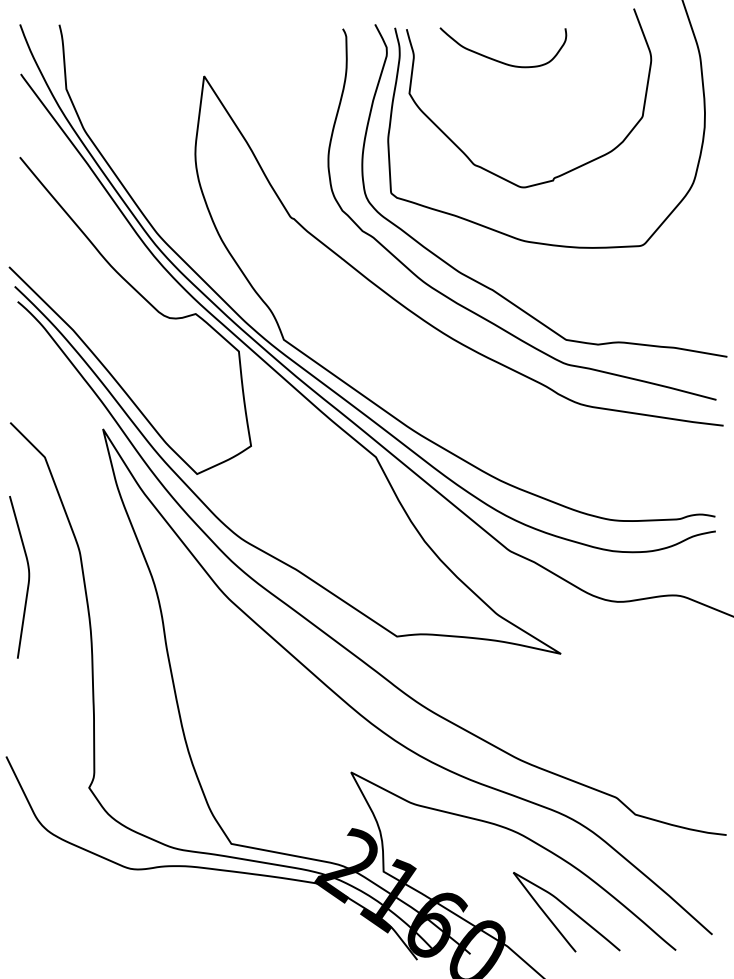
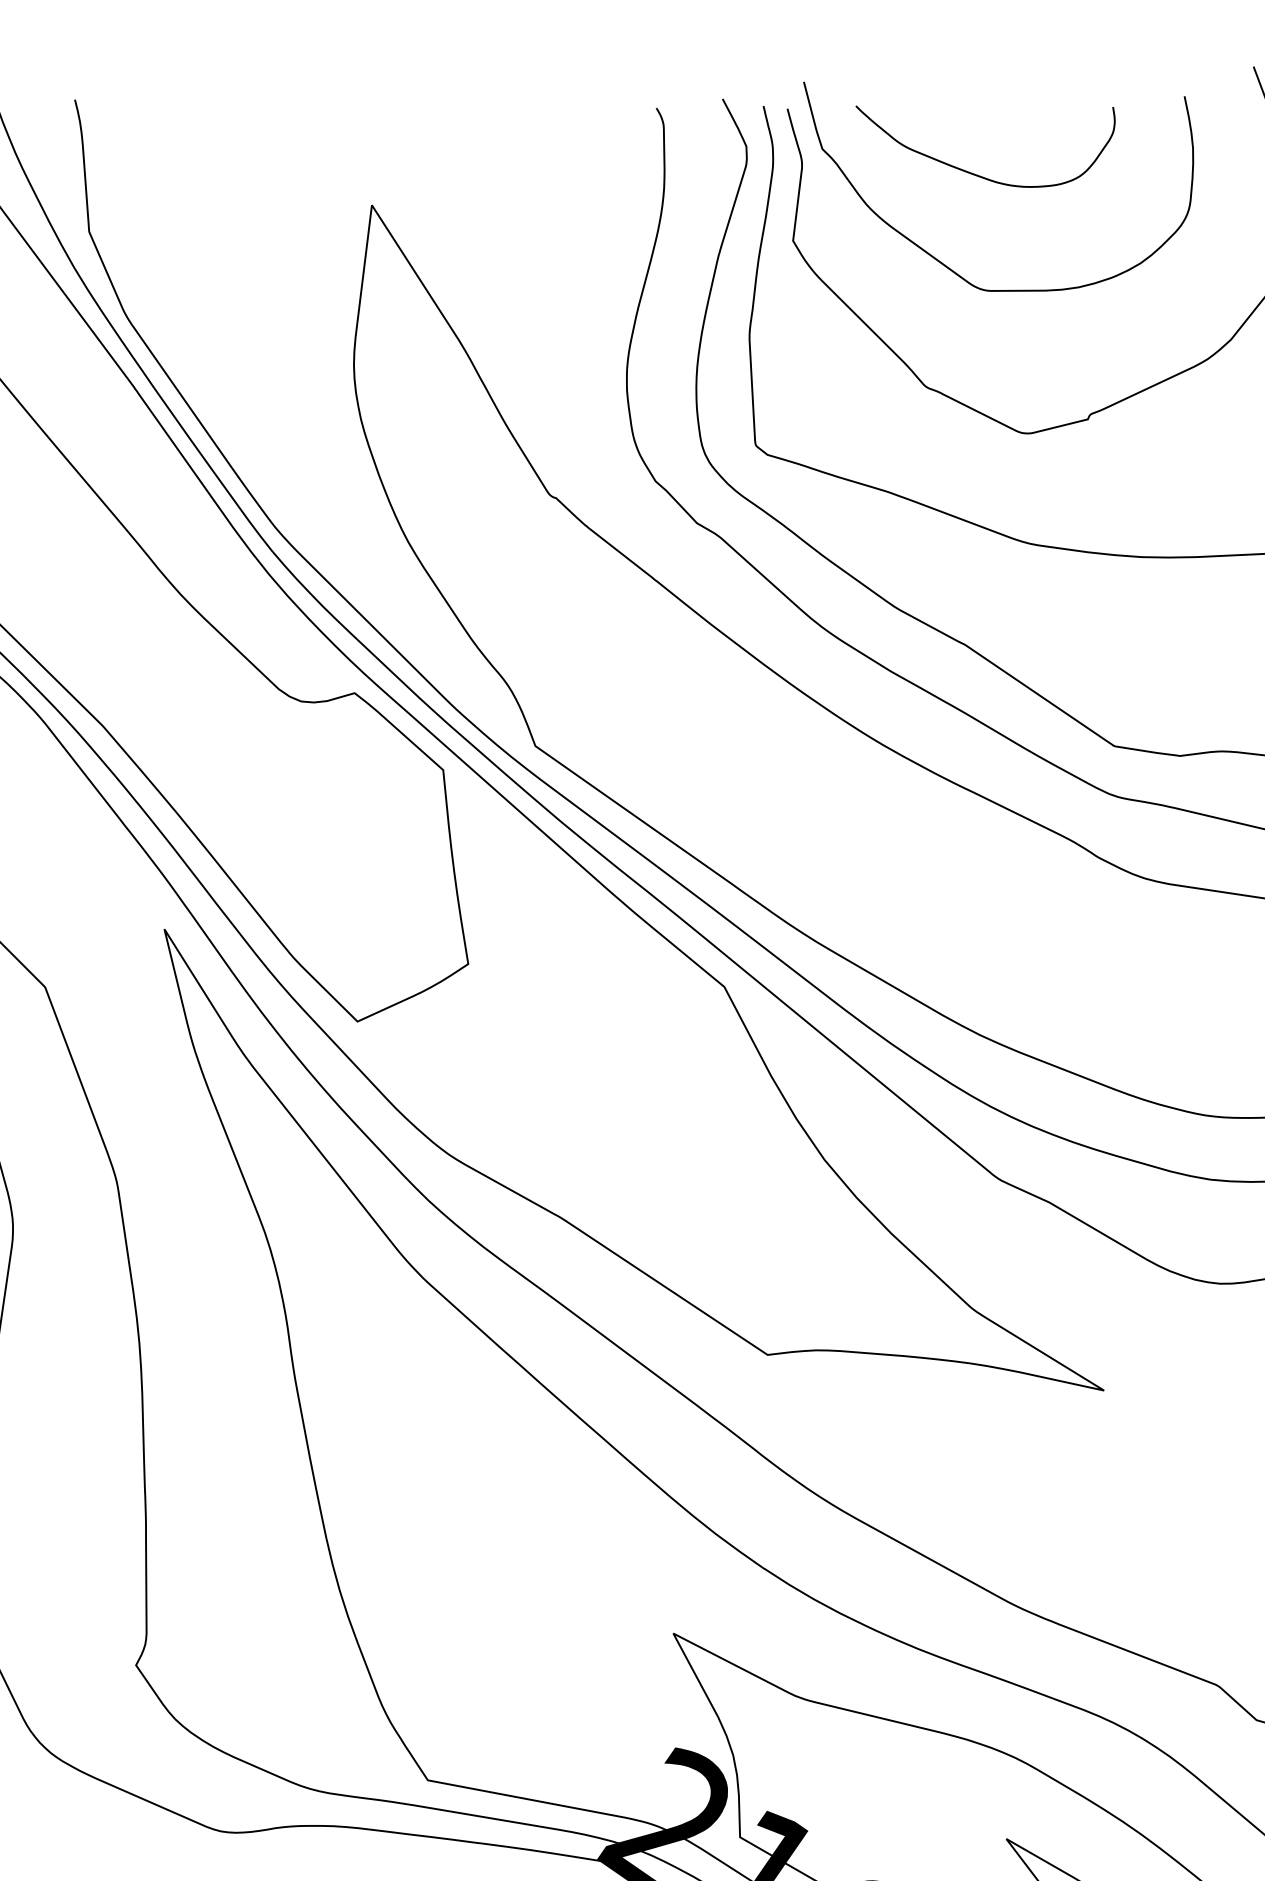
curve: (485, 105) -> (949, 265), added

